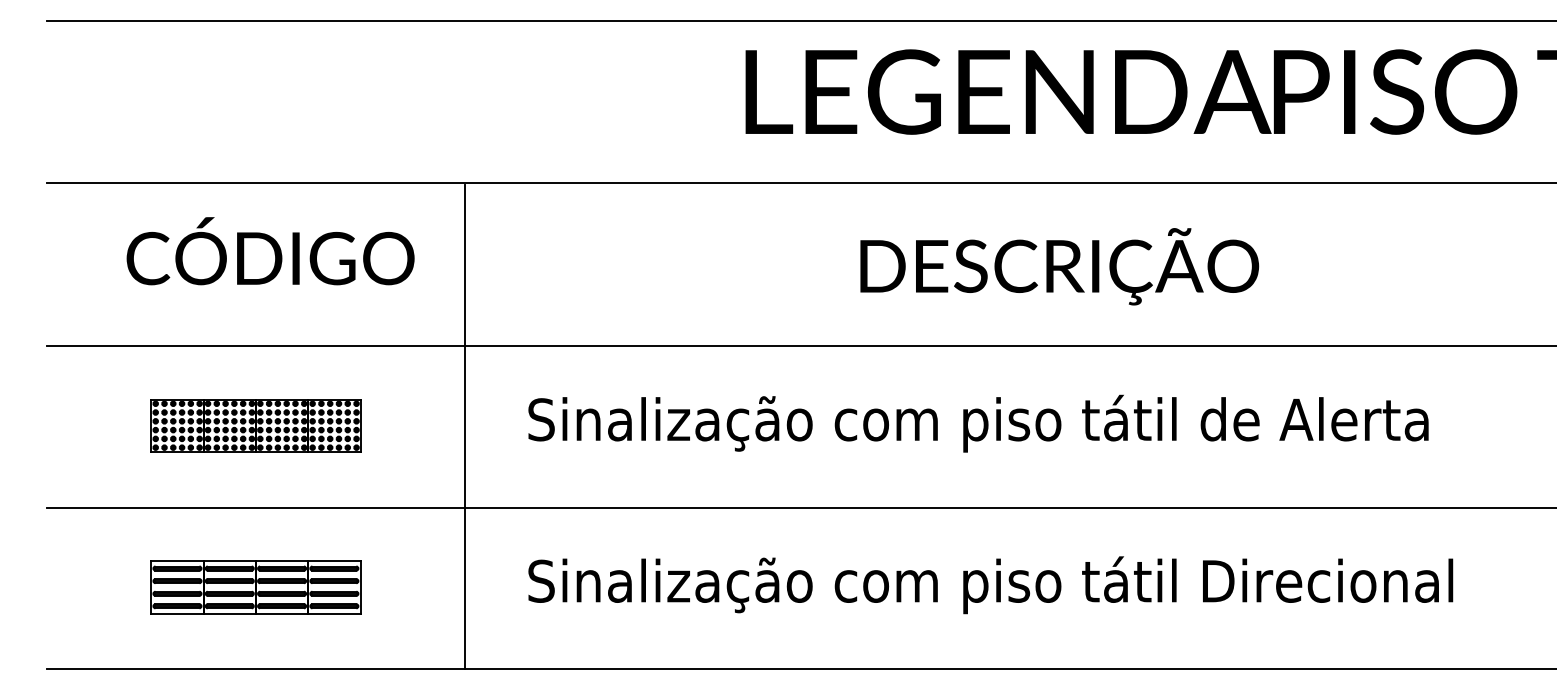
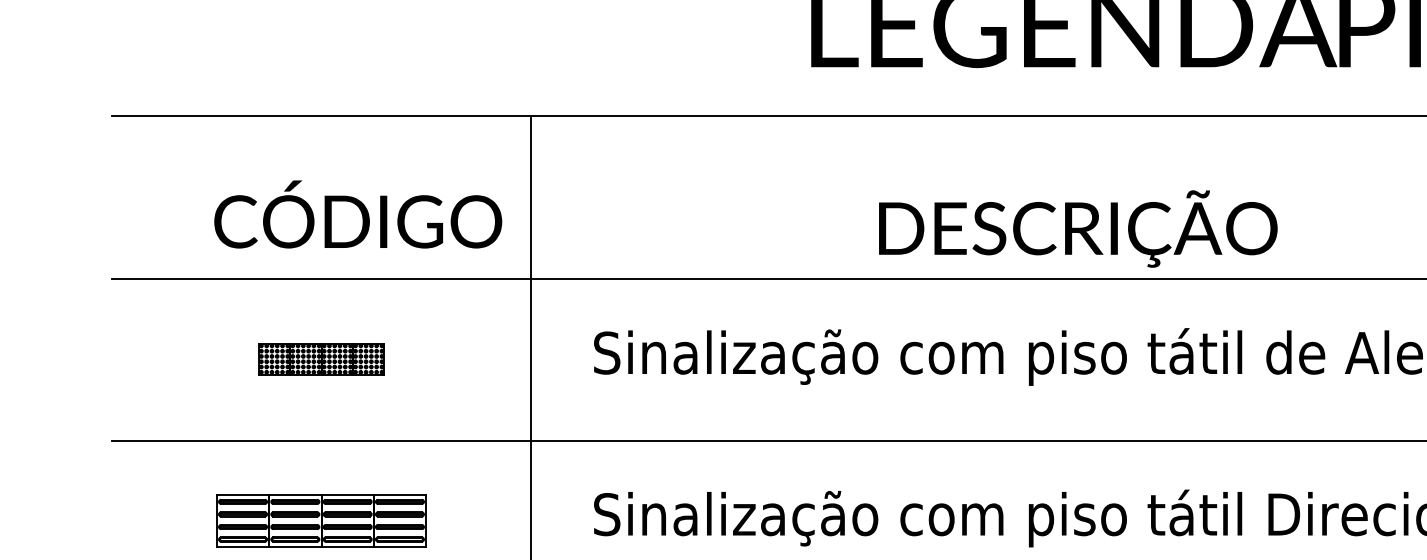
text: (270, 251) -> (358, 214), moved
text: (1059, 266) -> (1078, 228), moved
part: (255, 425) -> (321, 358), size x0.6

